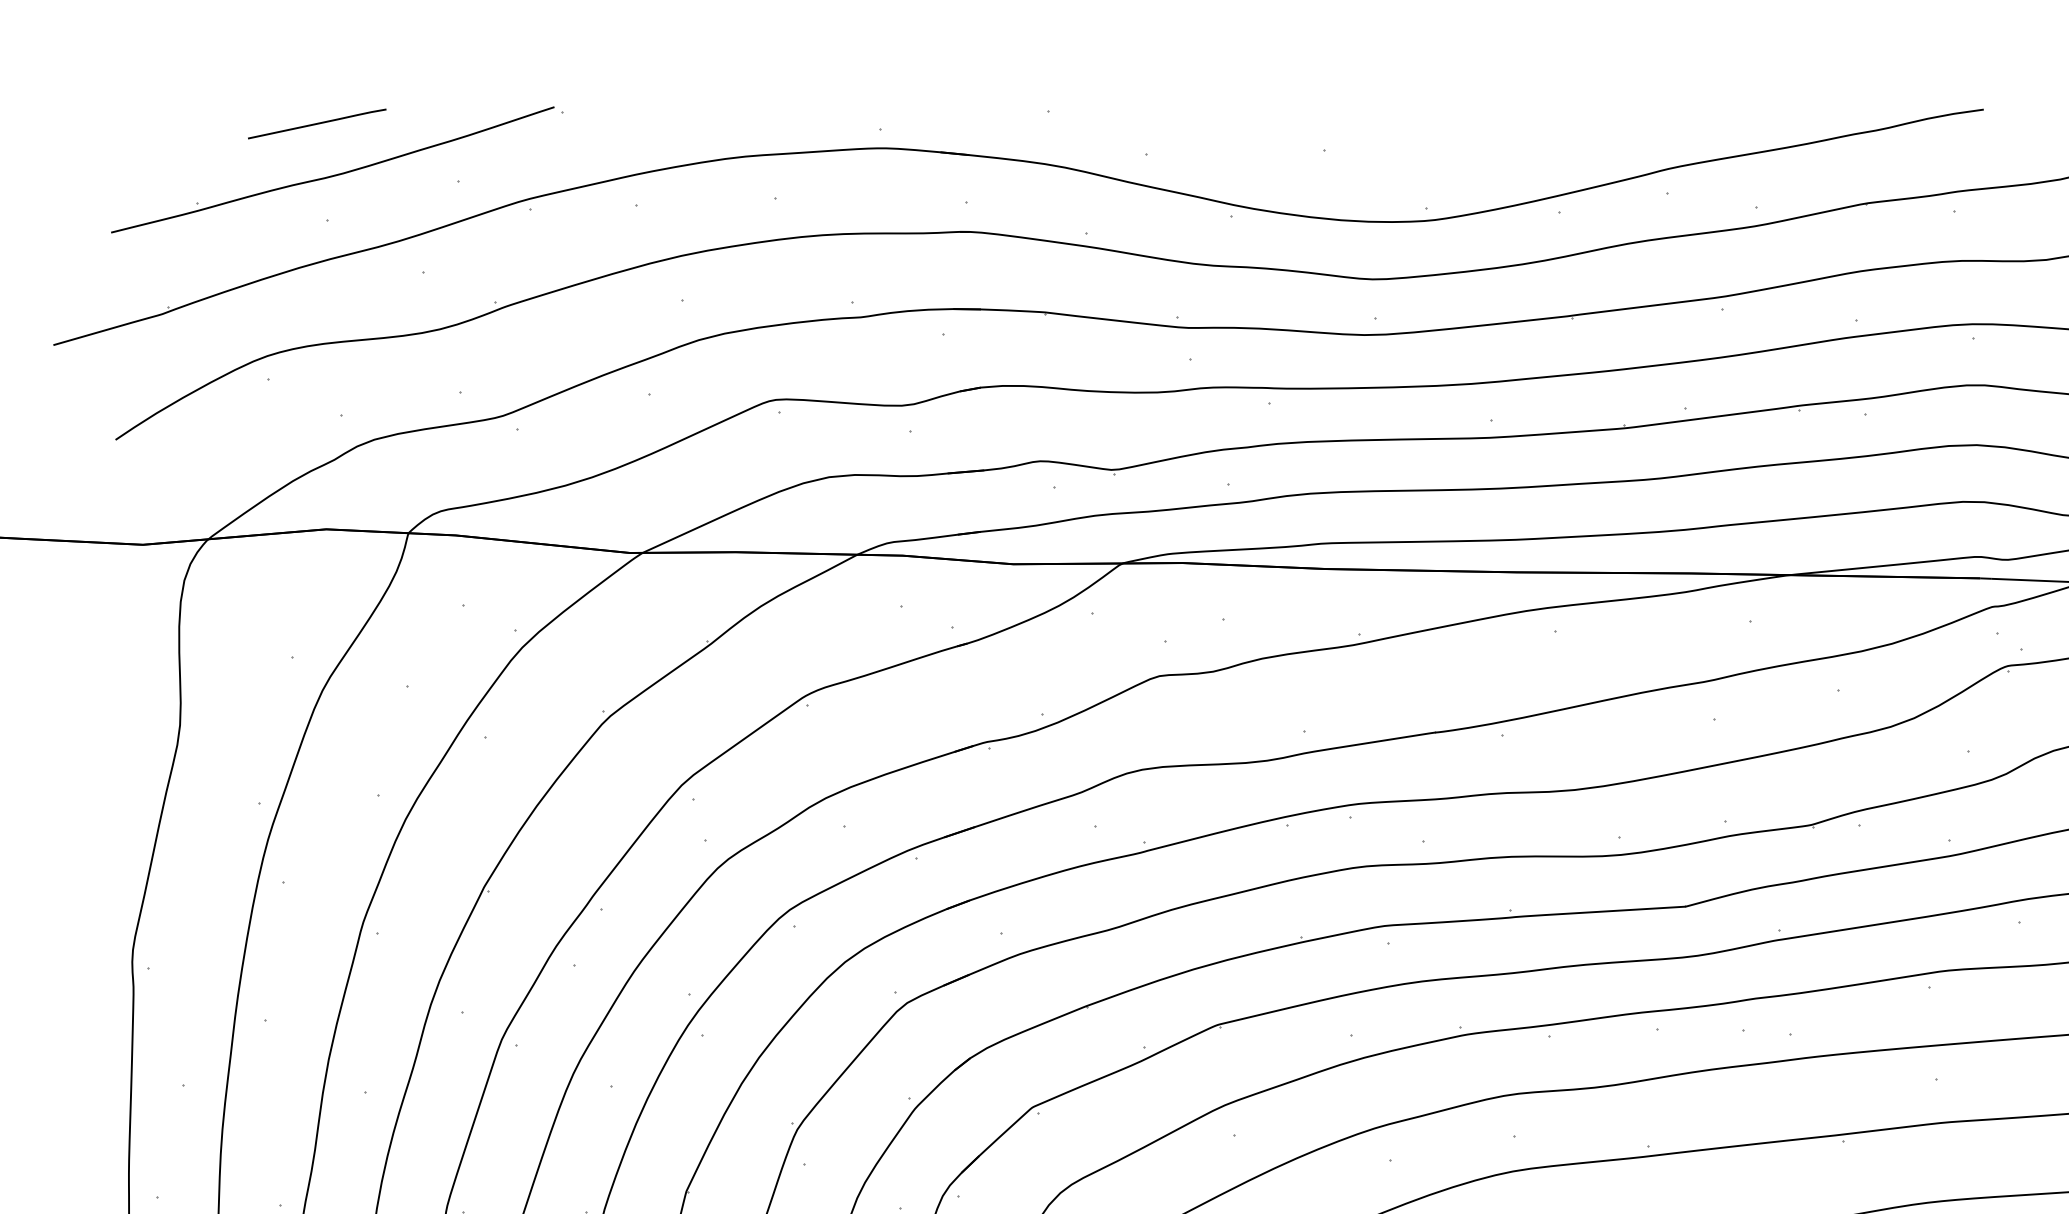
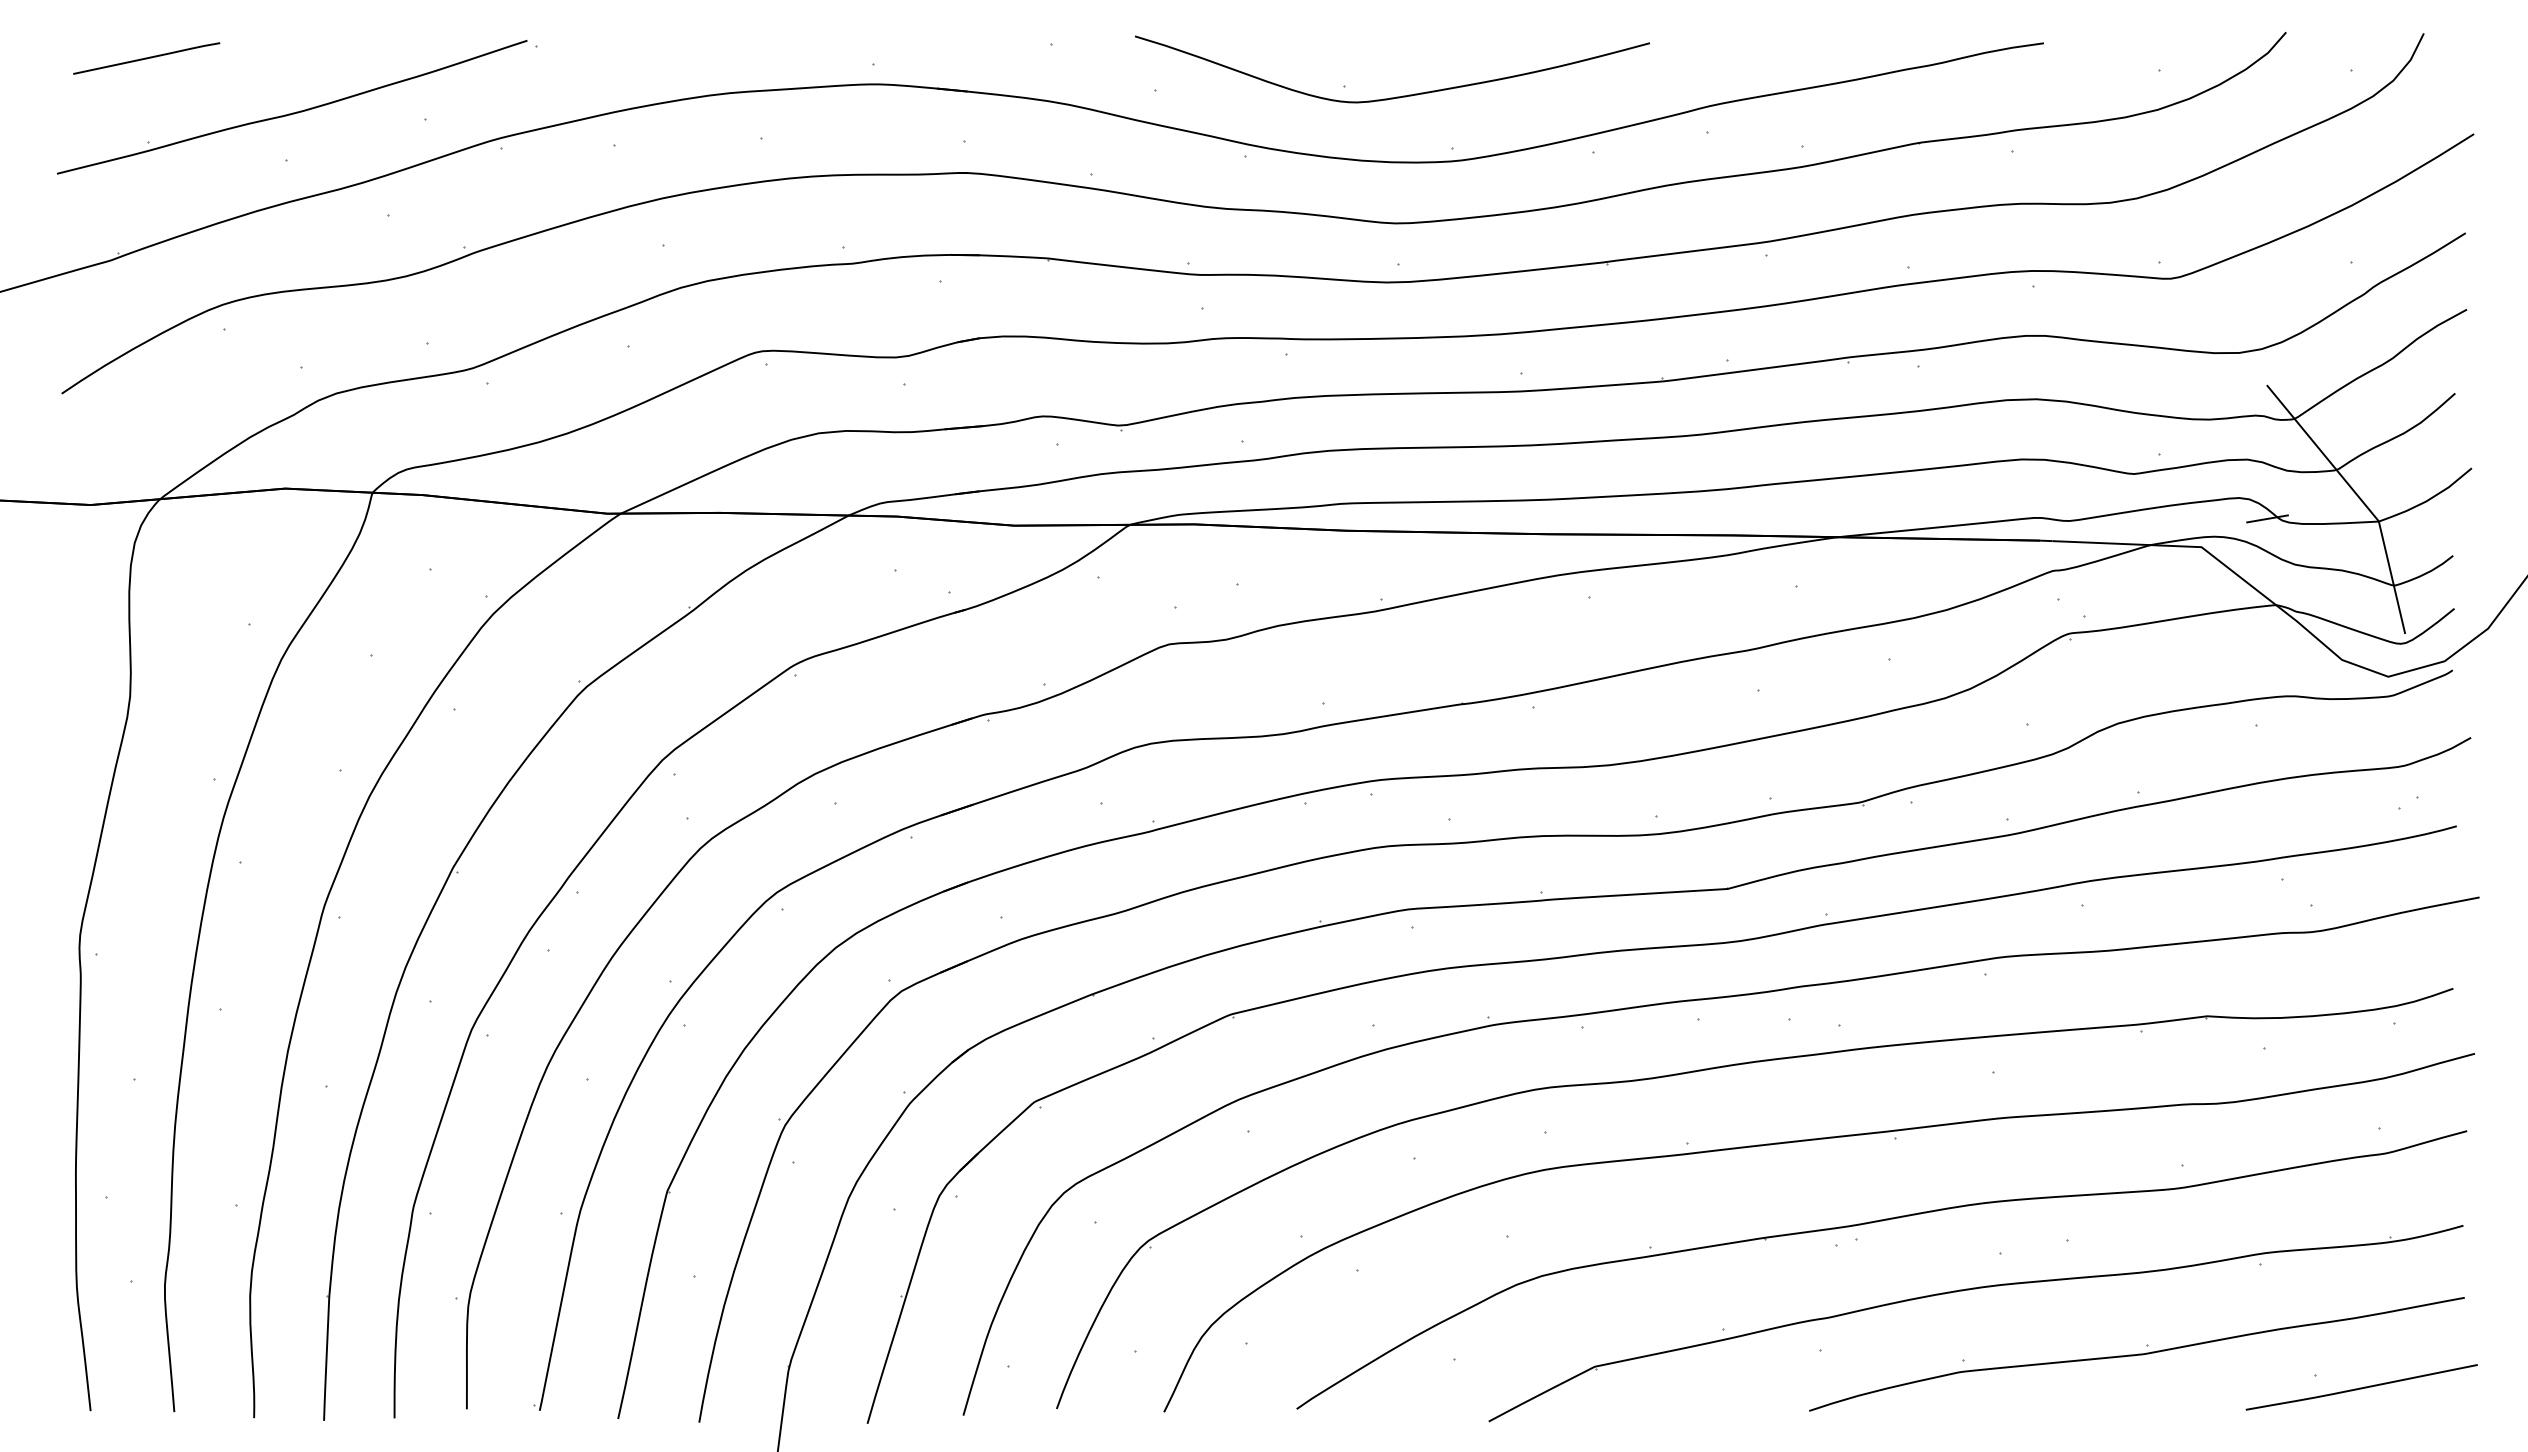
line: (317, 123) -> (146, 58), moved
curve: (1373, 159) -> (1396, 96), added

